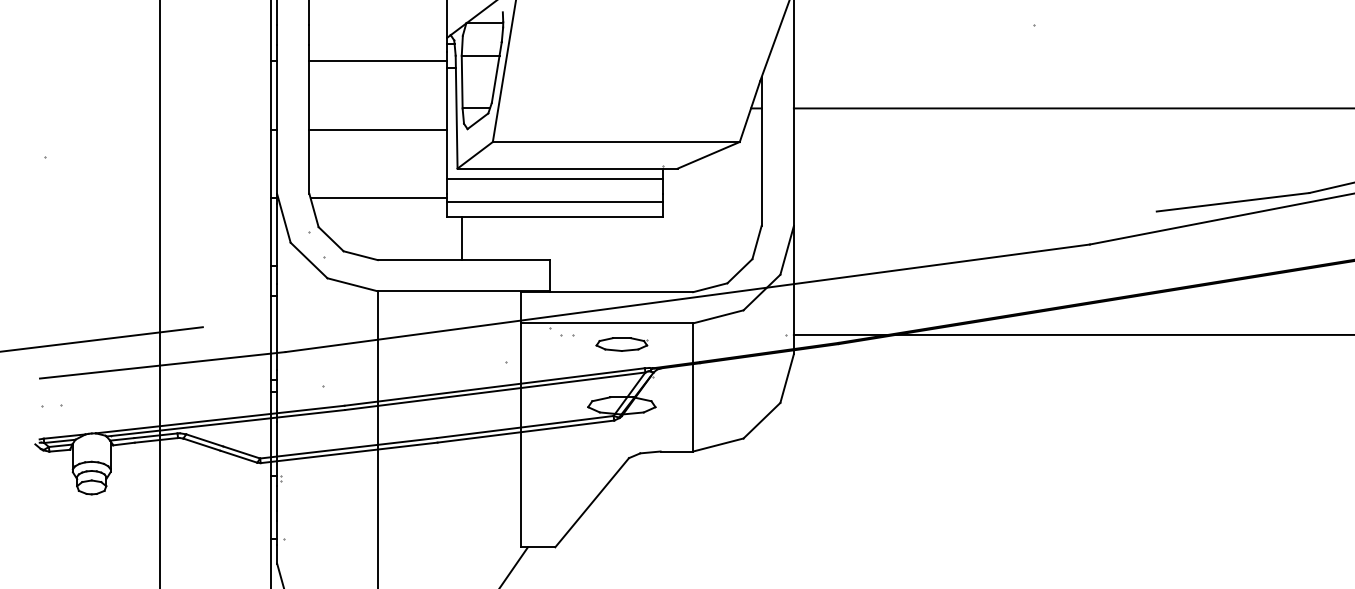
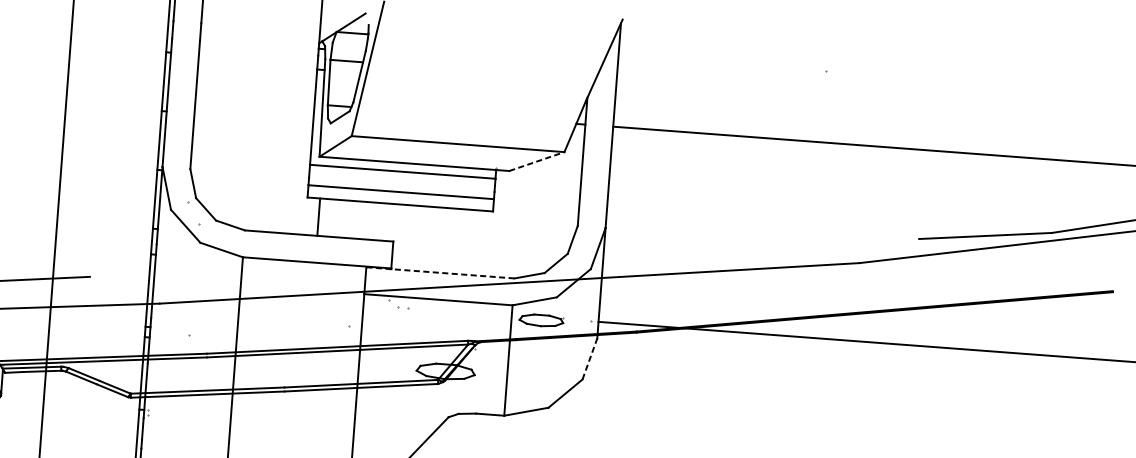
line: (378, 61) -> (258, 59), removed
line: (378, 129) -> (254, 117), removed
line: (708, 155) -> (536, 161), solid -> dashed
line: (378, 197) -> (249, 176), removed
line: (606, 292) -> (439, 273), solid -> dashed
part: (621, 344) -> (541, 320), moved
line: (787, 378) -> (590, 358), solid -> dashed

